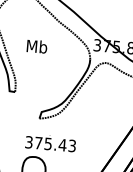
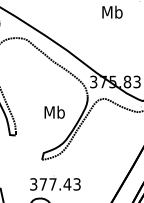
text: (36, 45) -> (54, 111), moved
text: (47, 144) -> (52, 184), 375.43 -> 377.43

